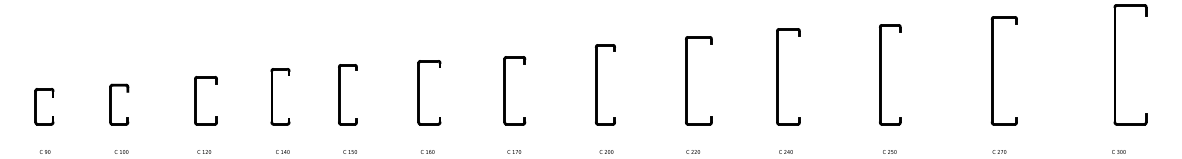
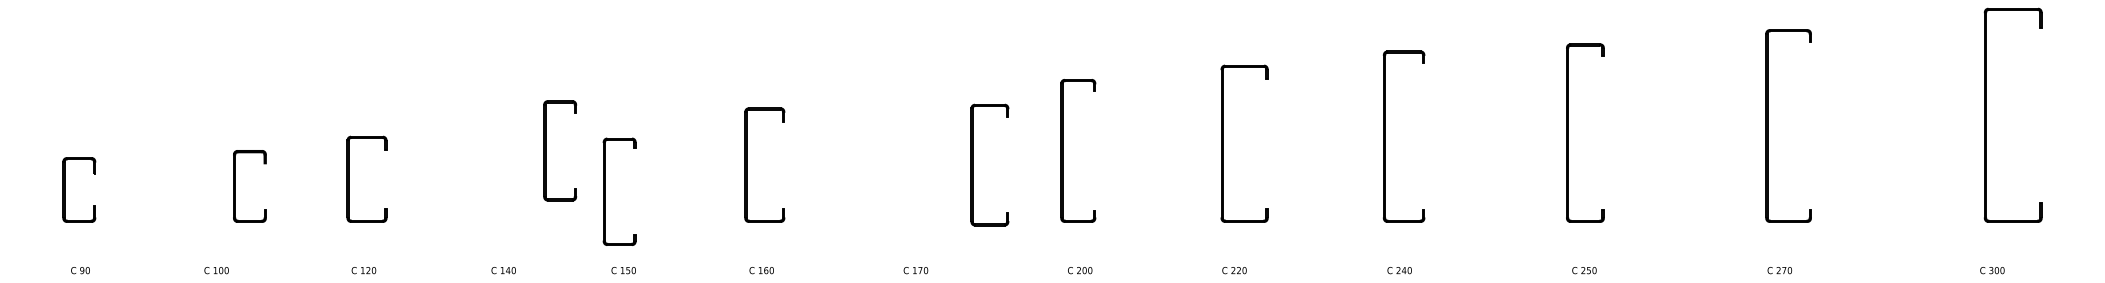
part: (505, 90) -> (973, 164), moved
part: (340, 94) -> (606, 191), moved
part: (272, 96) -> (545, 150), moved
part: (111, 104) -> (236, 186), moved

